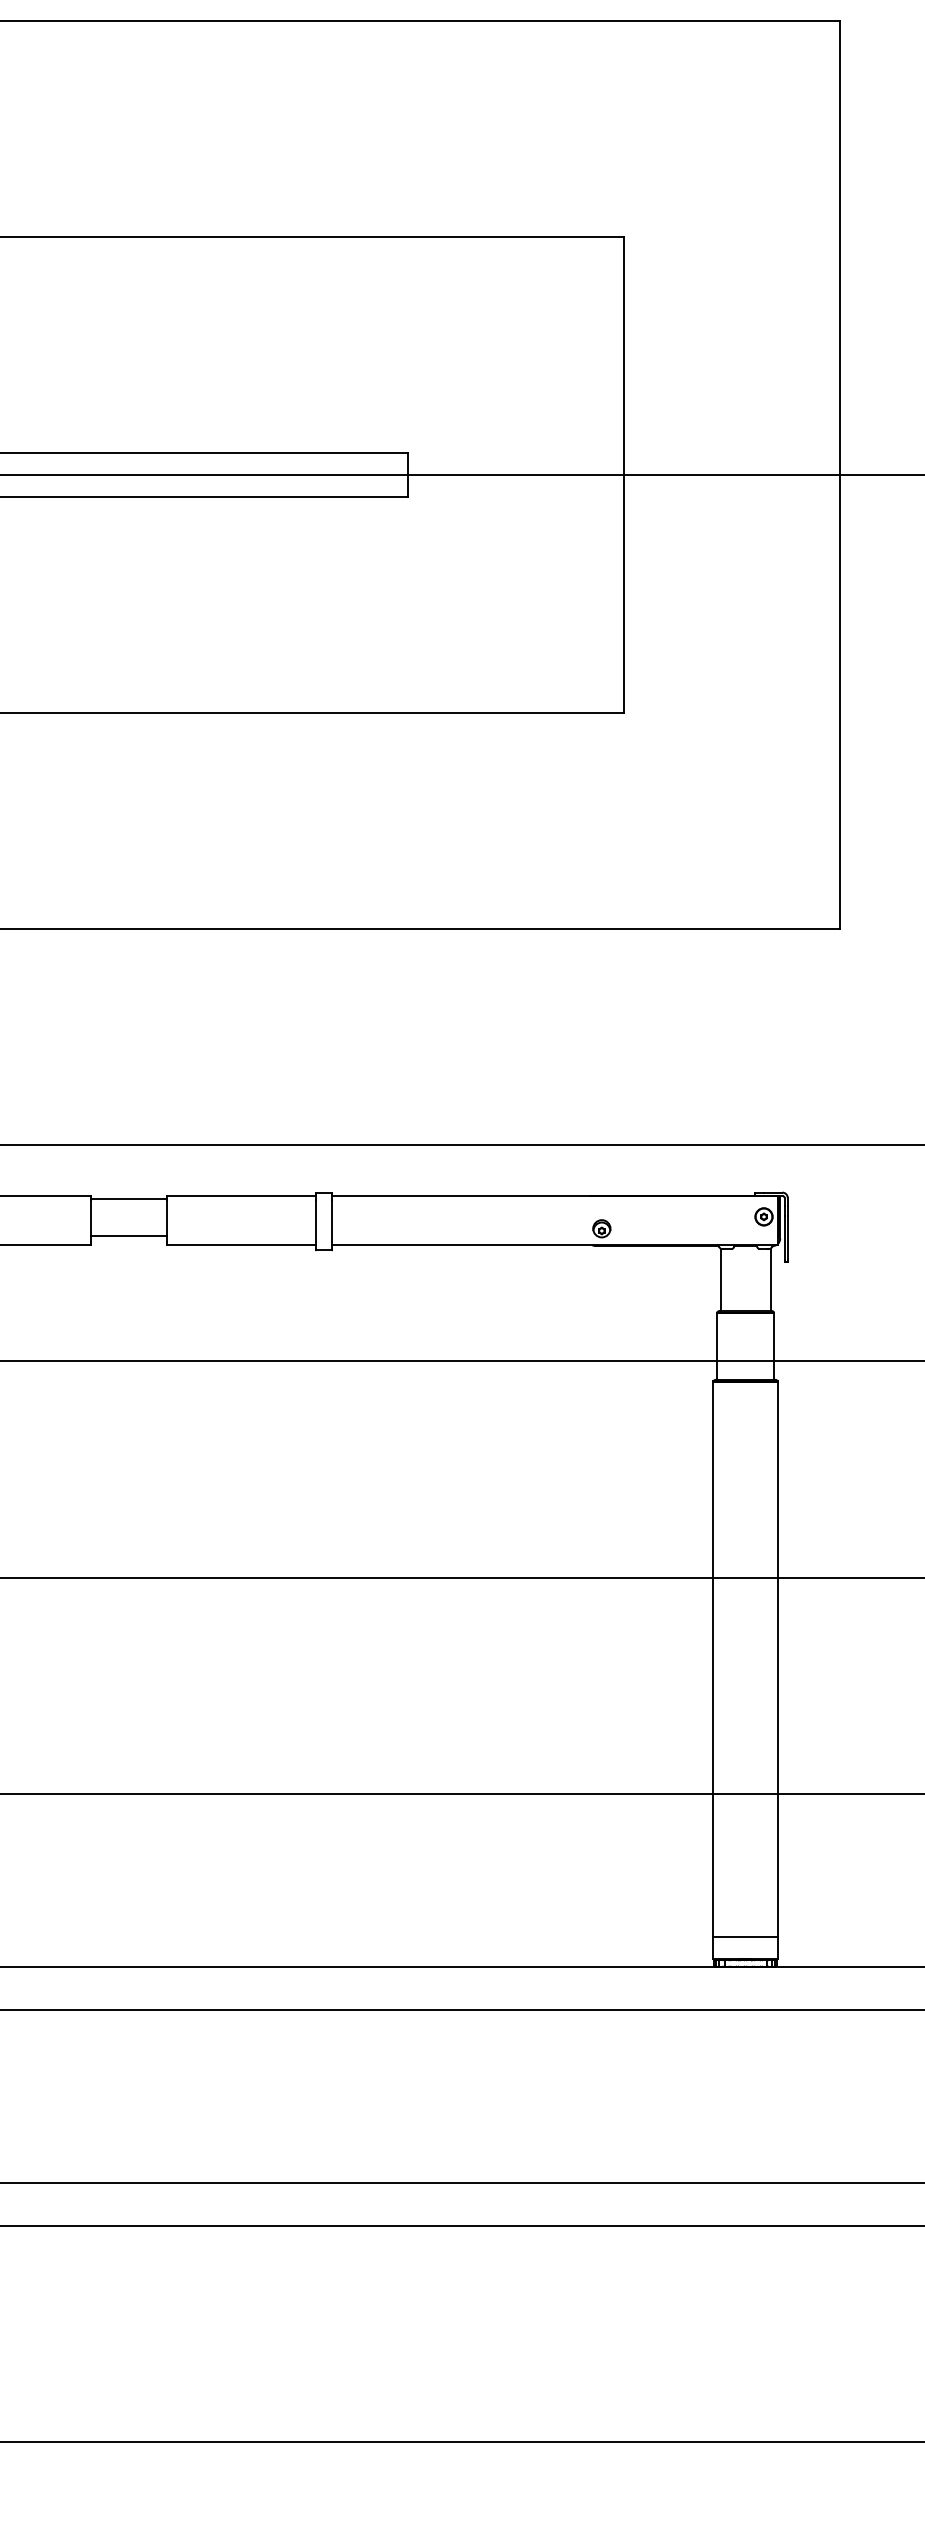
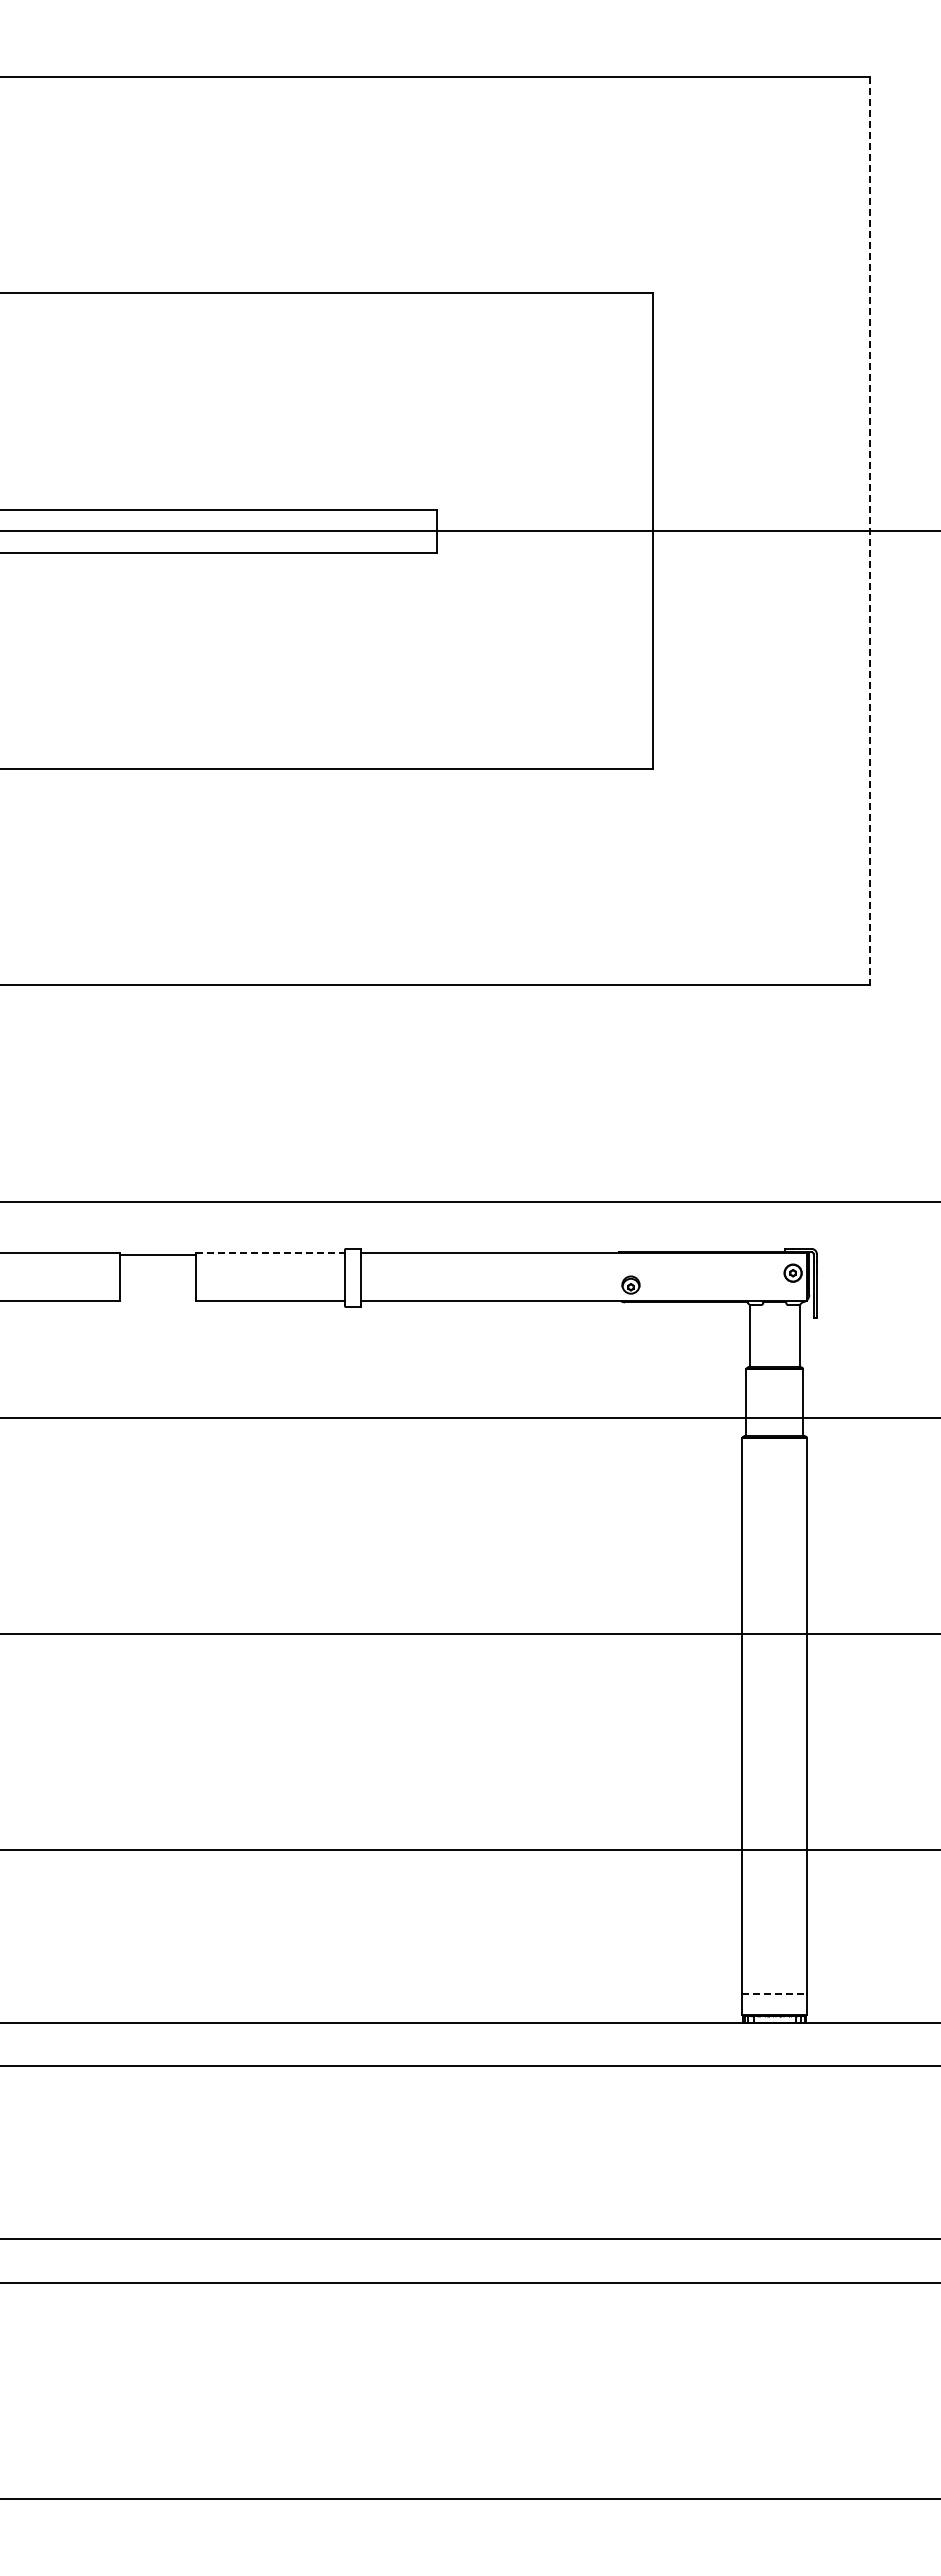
line: (840, 475) -> (869, 531), solid -> dashed
line: (242, 1196) -> (271, 1252), solid -> dashed
line: (128, 1236) -> (157, 1292), removed
line: (746, 1937) -> (775, 1993), solid -> dashed

